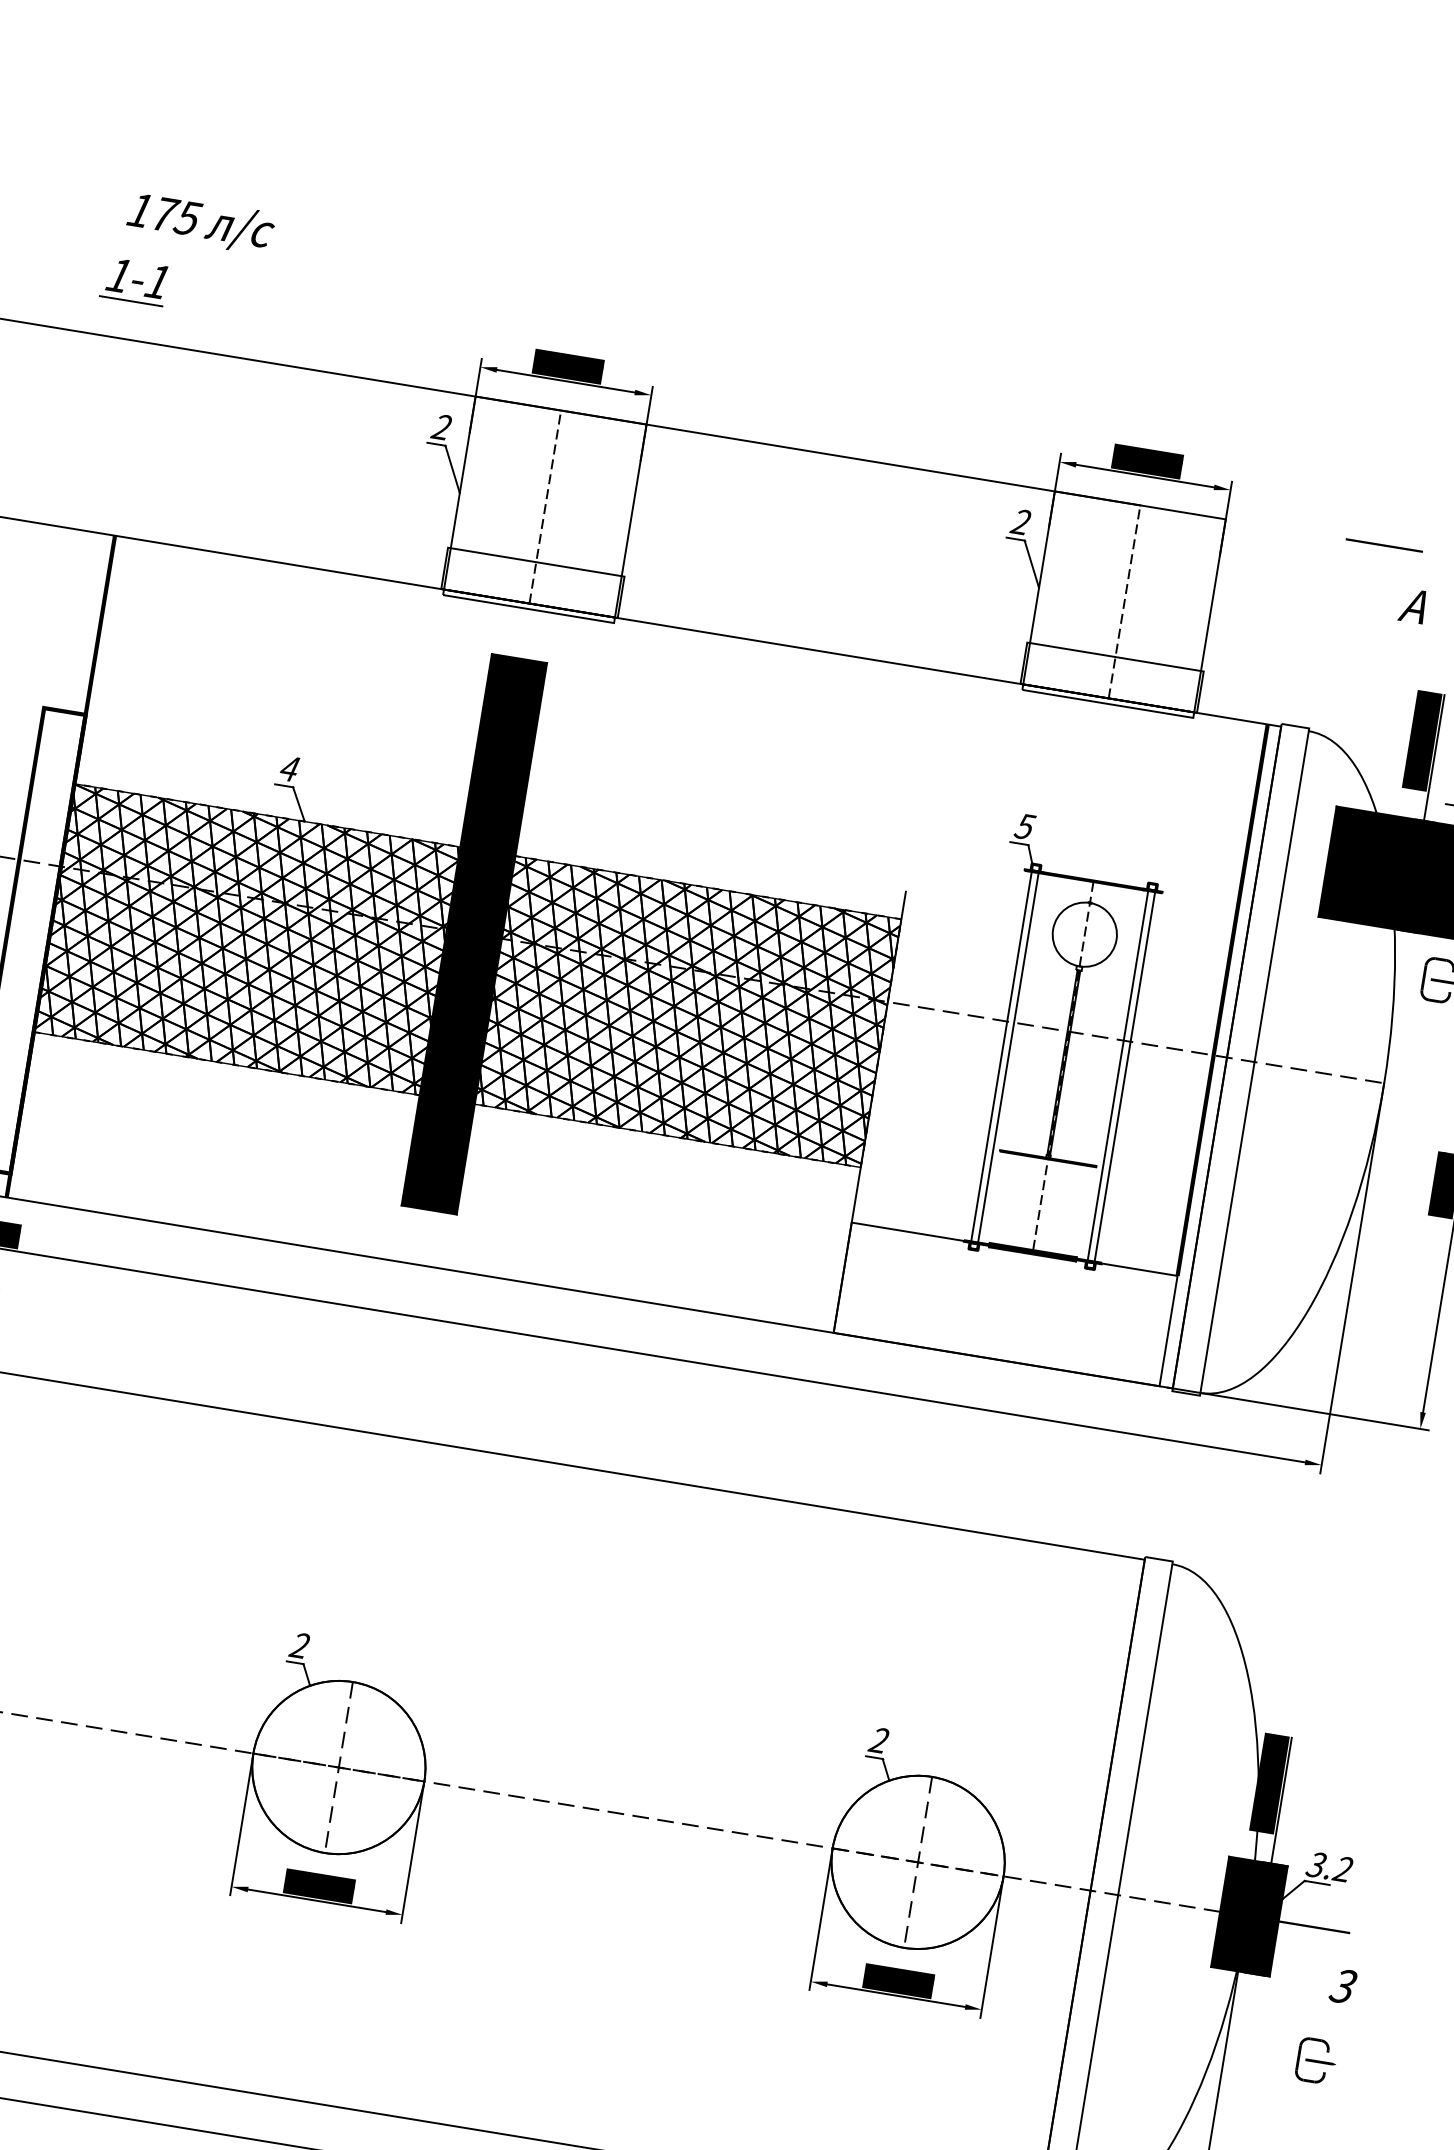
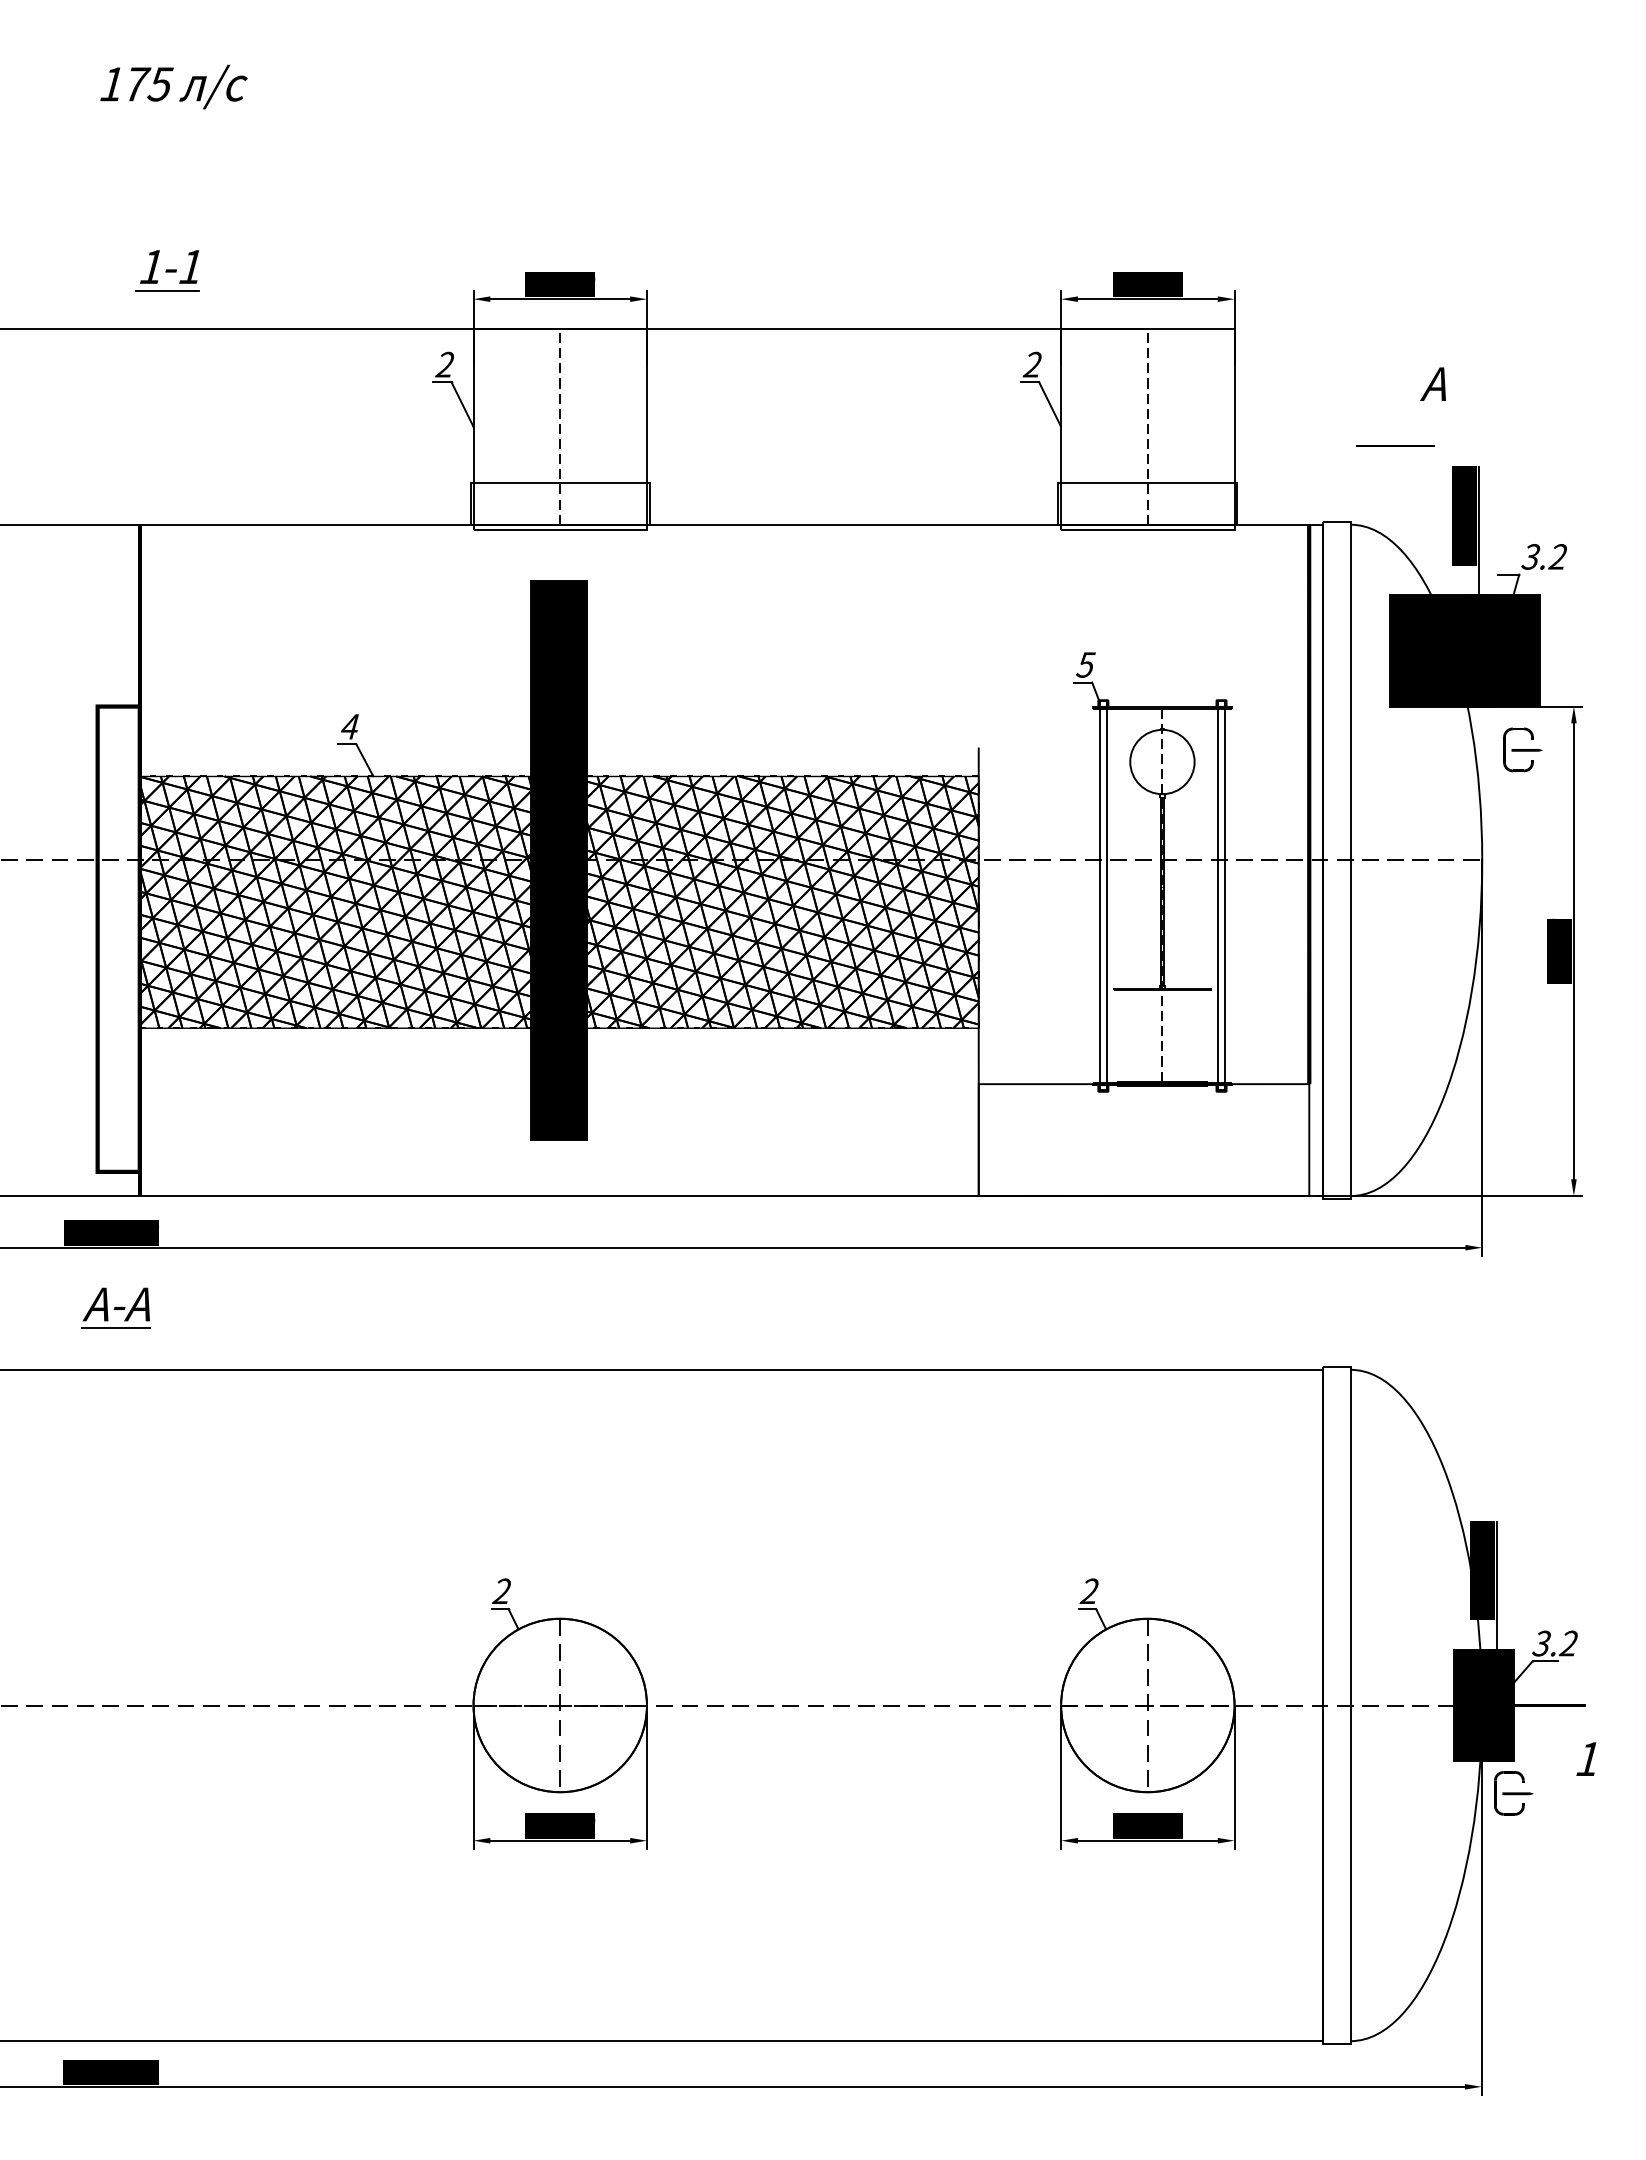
text: (200, 222) -> (173, 86), moved
part: (134, 281) -> (167, 270), moved
line: (1384, 544) -> (1395, 445), moved
text: (1342, 1985) -> (1587, 1758), 3 -> 1
part: (1316, 2061) -> (1513, 1793), moved

